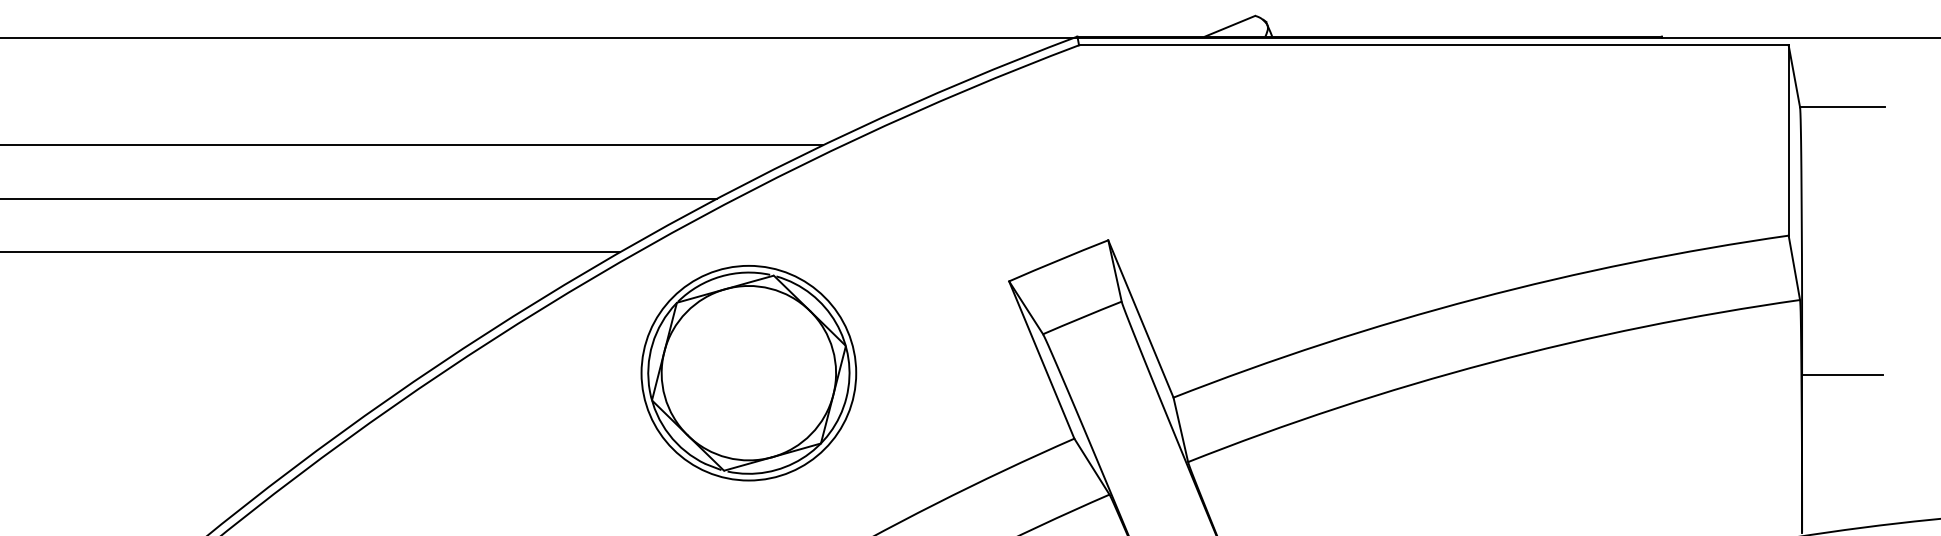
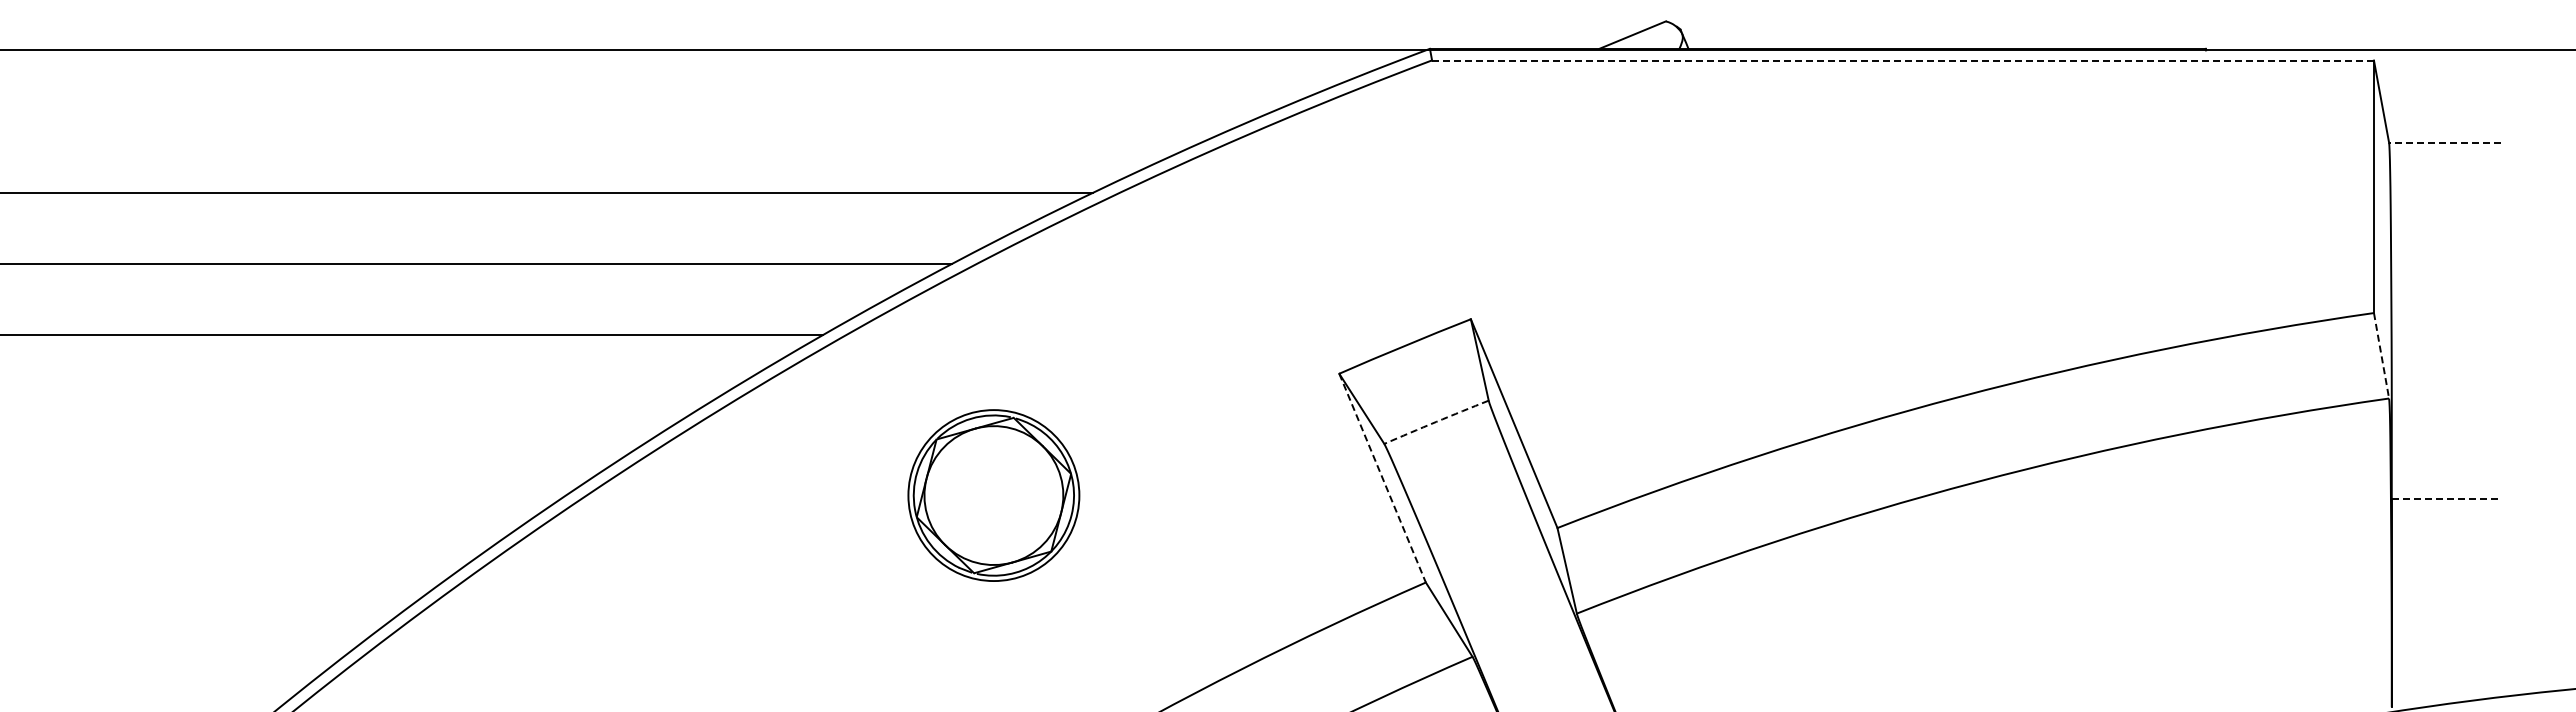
line: (1434, 45) -> (1903, 60), solid -> dashed
line: (1841, 107) -> (2444, 142), solid -> dashed
line: (1794, 268) -> (2381, 356), solid -> dashed
arc: (1082, 317) -> (1436, 421), solid -> dashed
line: (1041, 360) -> (1382, 478), solid -> dashed
part: (748, 373) -> (993, 495), size x0.6
line: (1842, 375) -> (2445, 498), solid -> dashed

